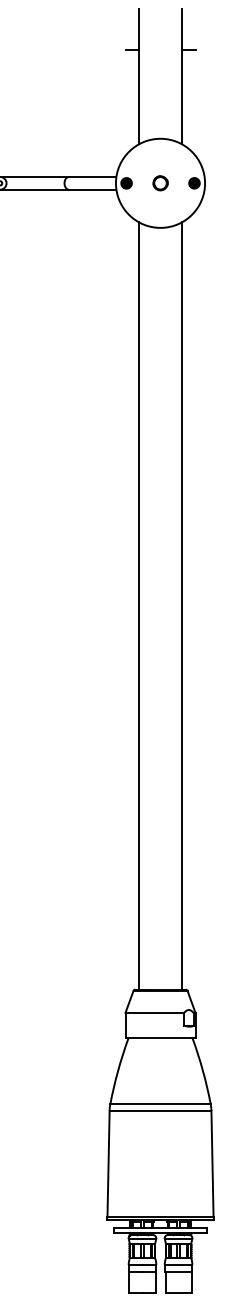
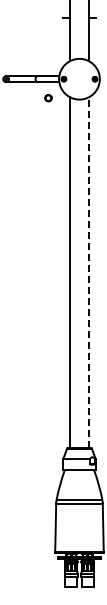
part: (160, 183) -> (48, 98), moved
line: (182, 603) -> (89, 271), solid -> dashed

